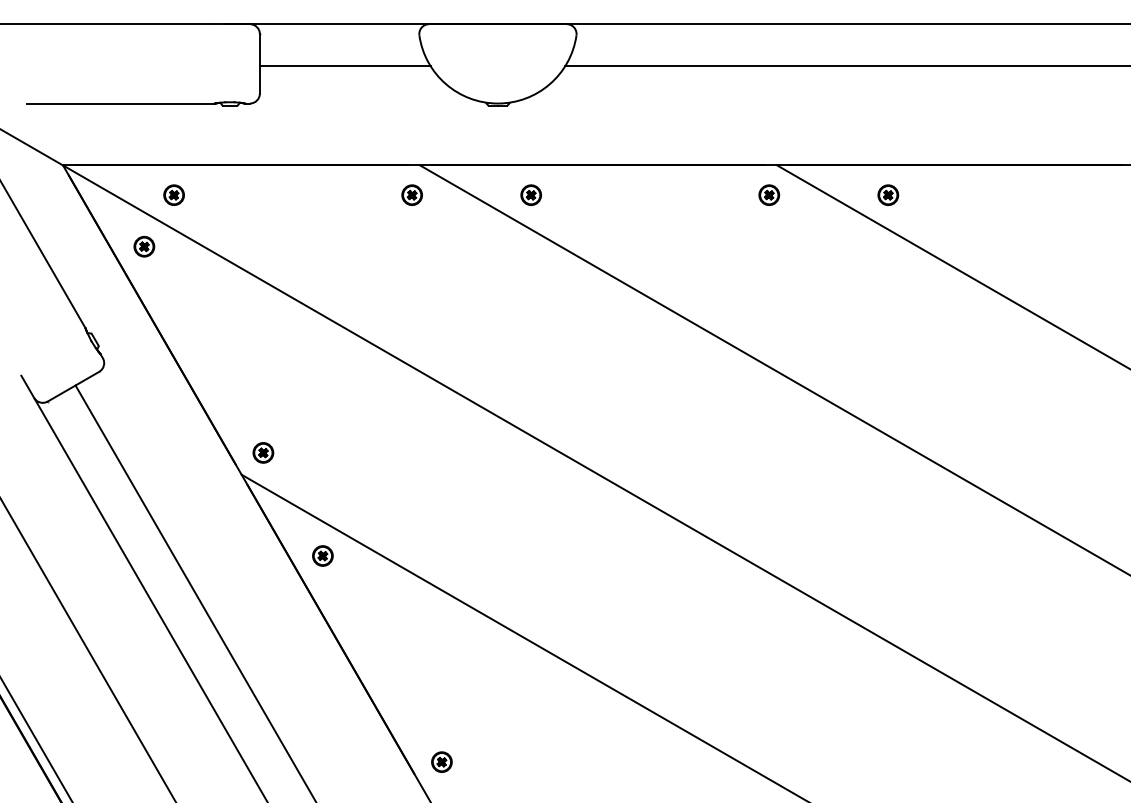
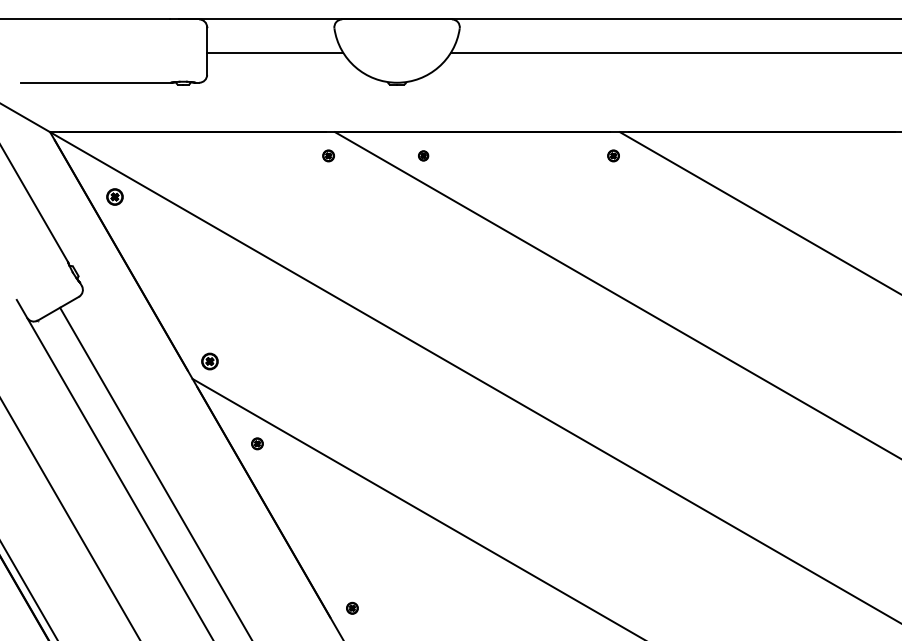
part: (173, 194) -> (138, 155), removed
part: (411, 194) -> (328, 155), size x0.7
part: (531, 194) -> (423, 155), size x0.6
part: (769, 194) -> (613, 155), size x0.7
part: (888, 194) -> (708, 155), removed
part: (322, 555) -> (257, 443), size x0.7
part: (442, 762) -> (352, 608), size x0.7

